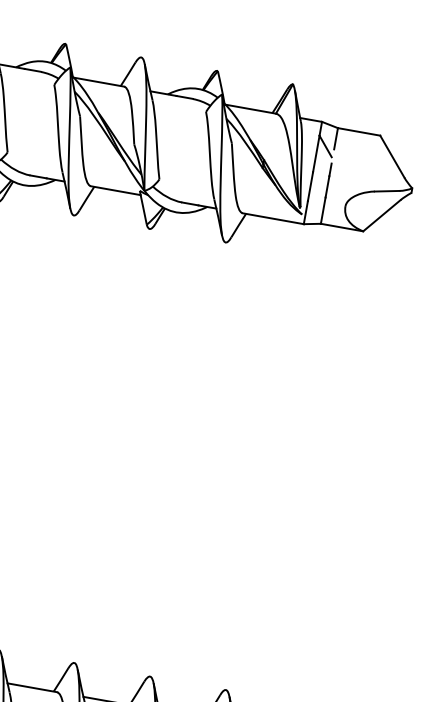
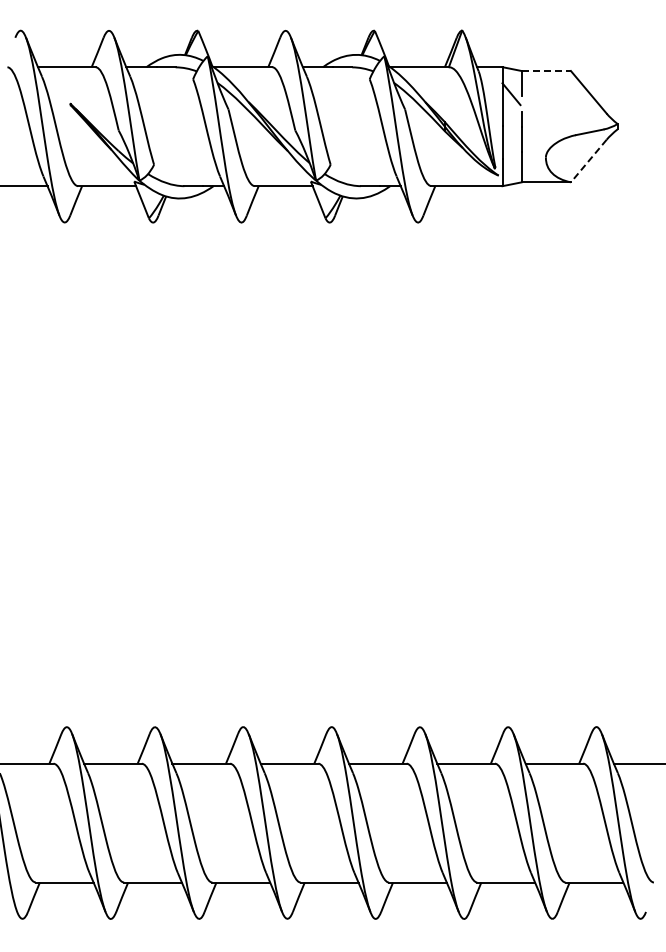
line: (359, 132) -> (546, 71), solid -> dashed
line: (381, 216) -> (588, 161), solid -> dashed

